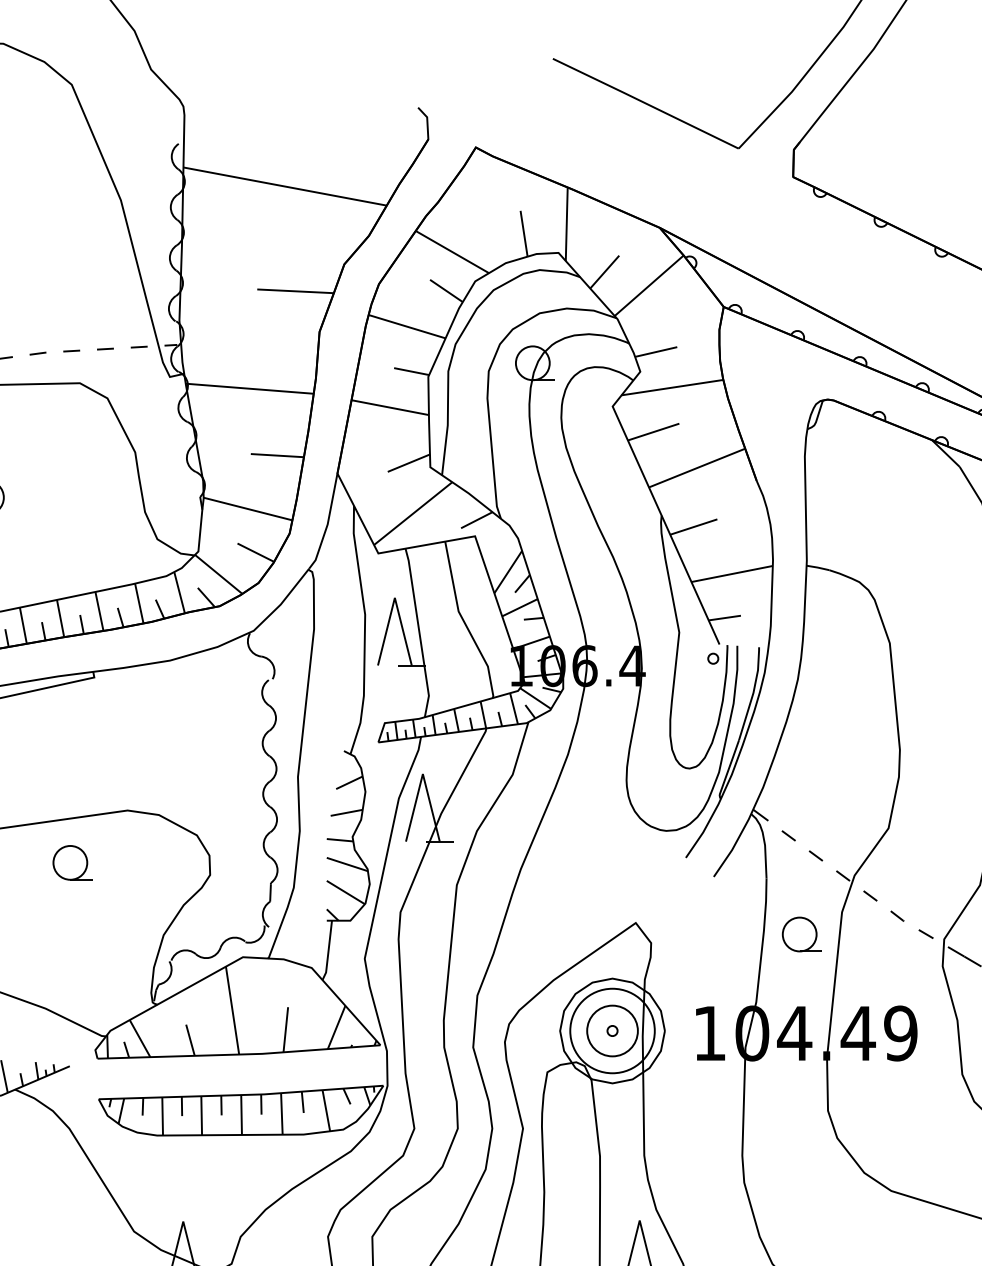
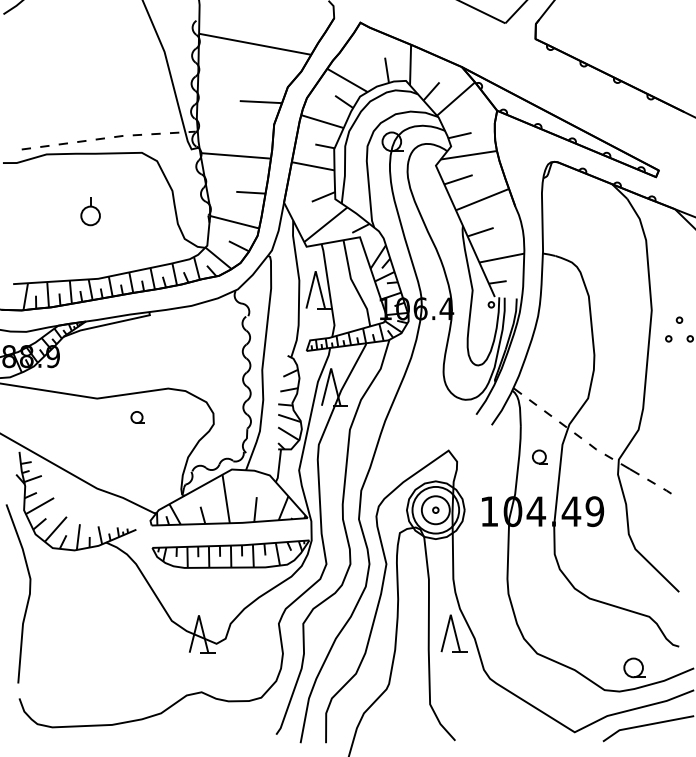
part: (71, 862) -> (137, 417), size x0.6
part: (800, 933) -> (539, 456), size x0.7

